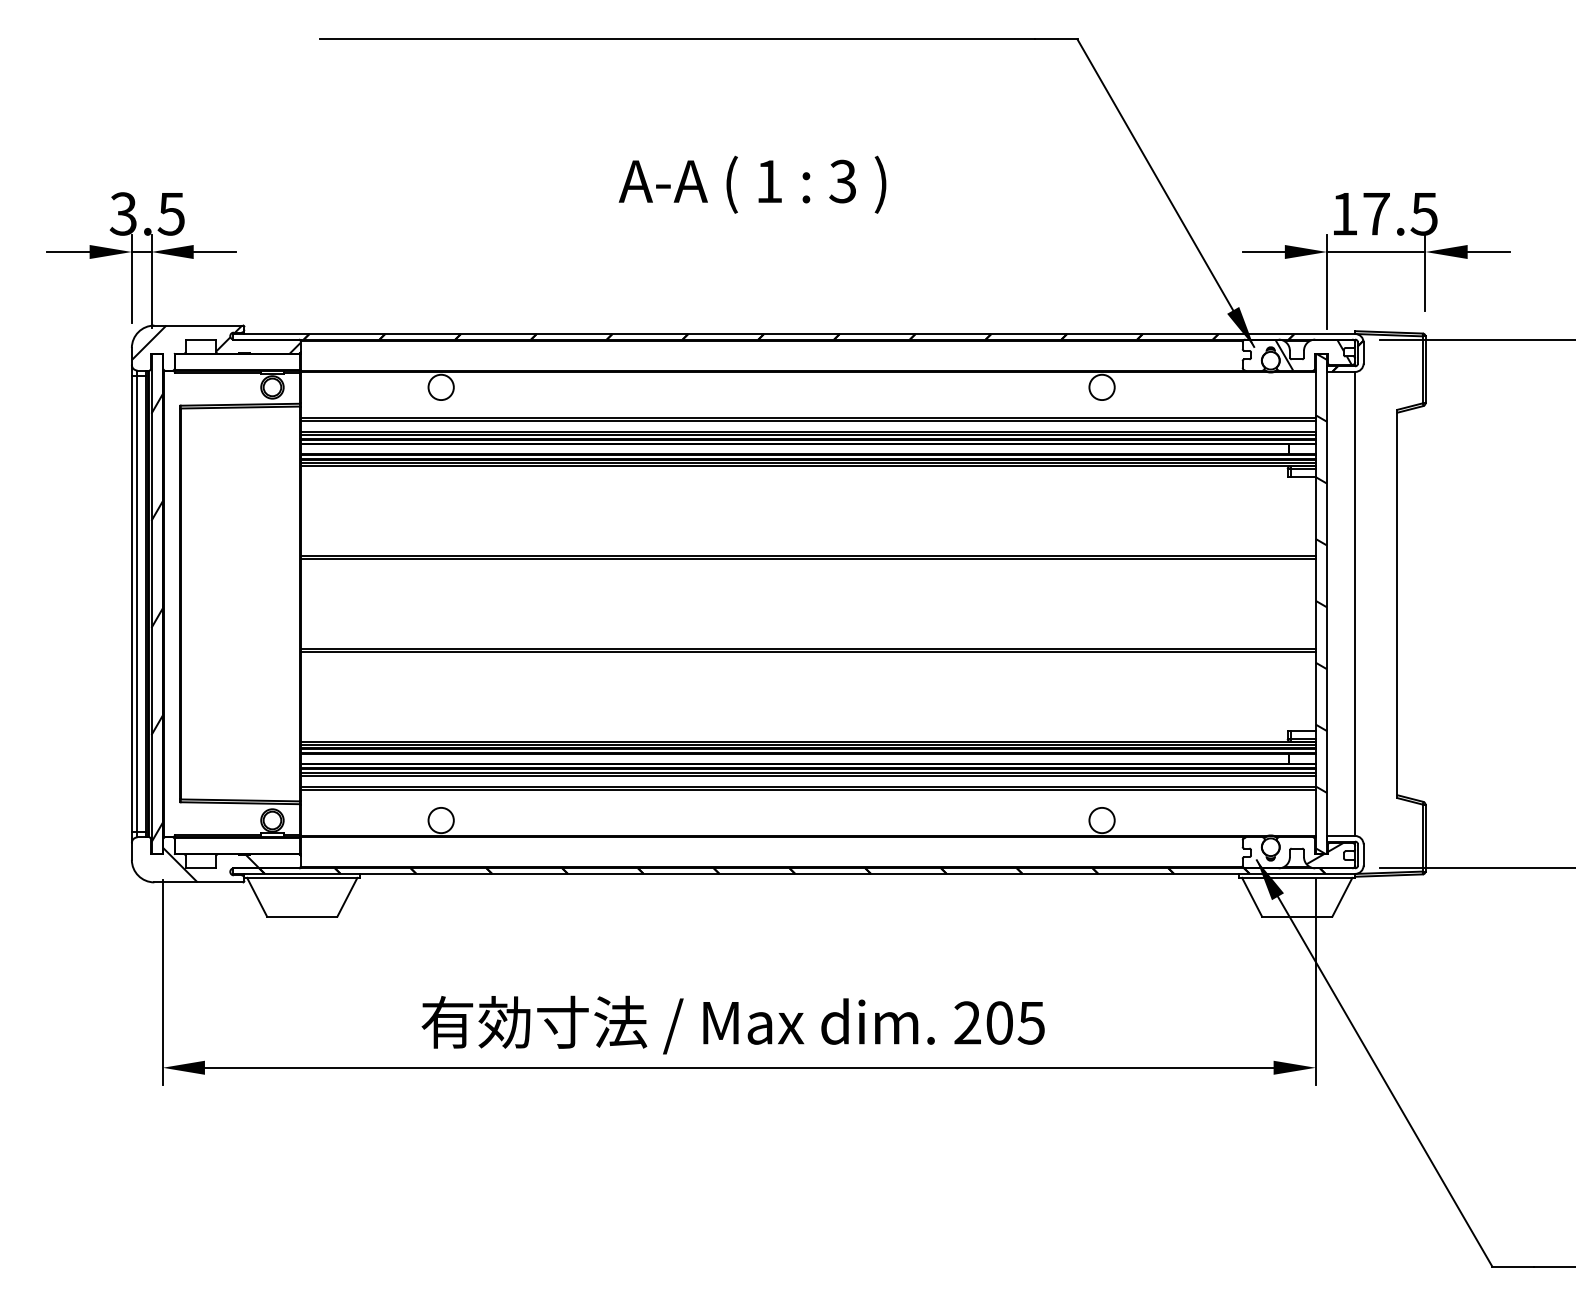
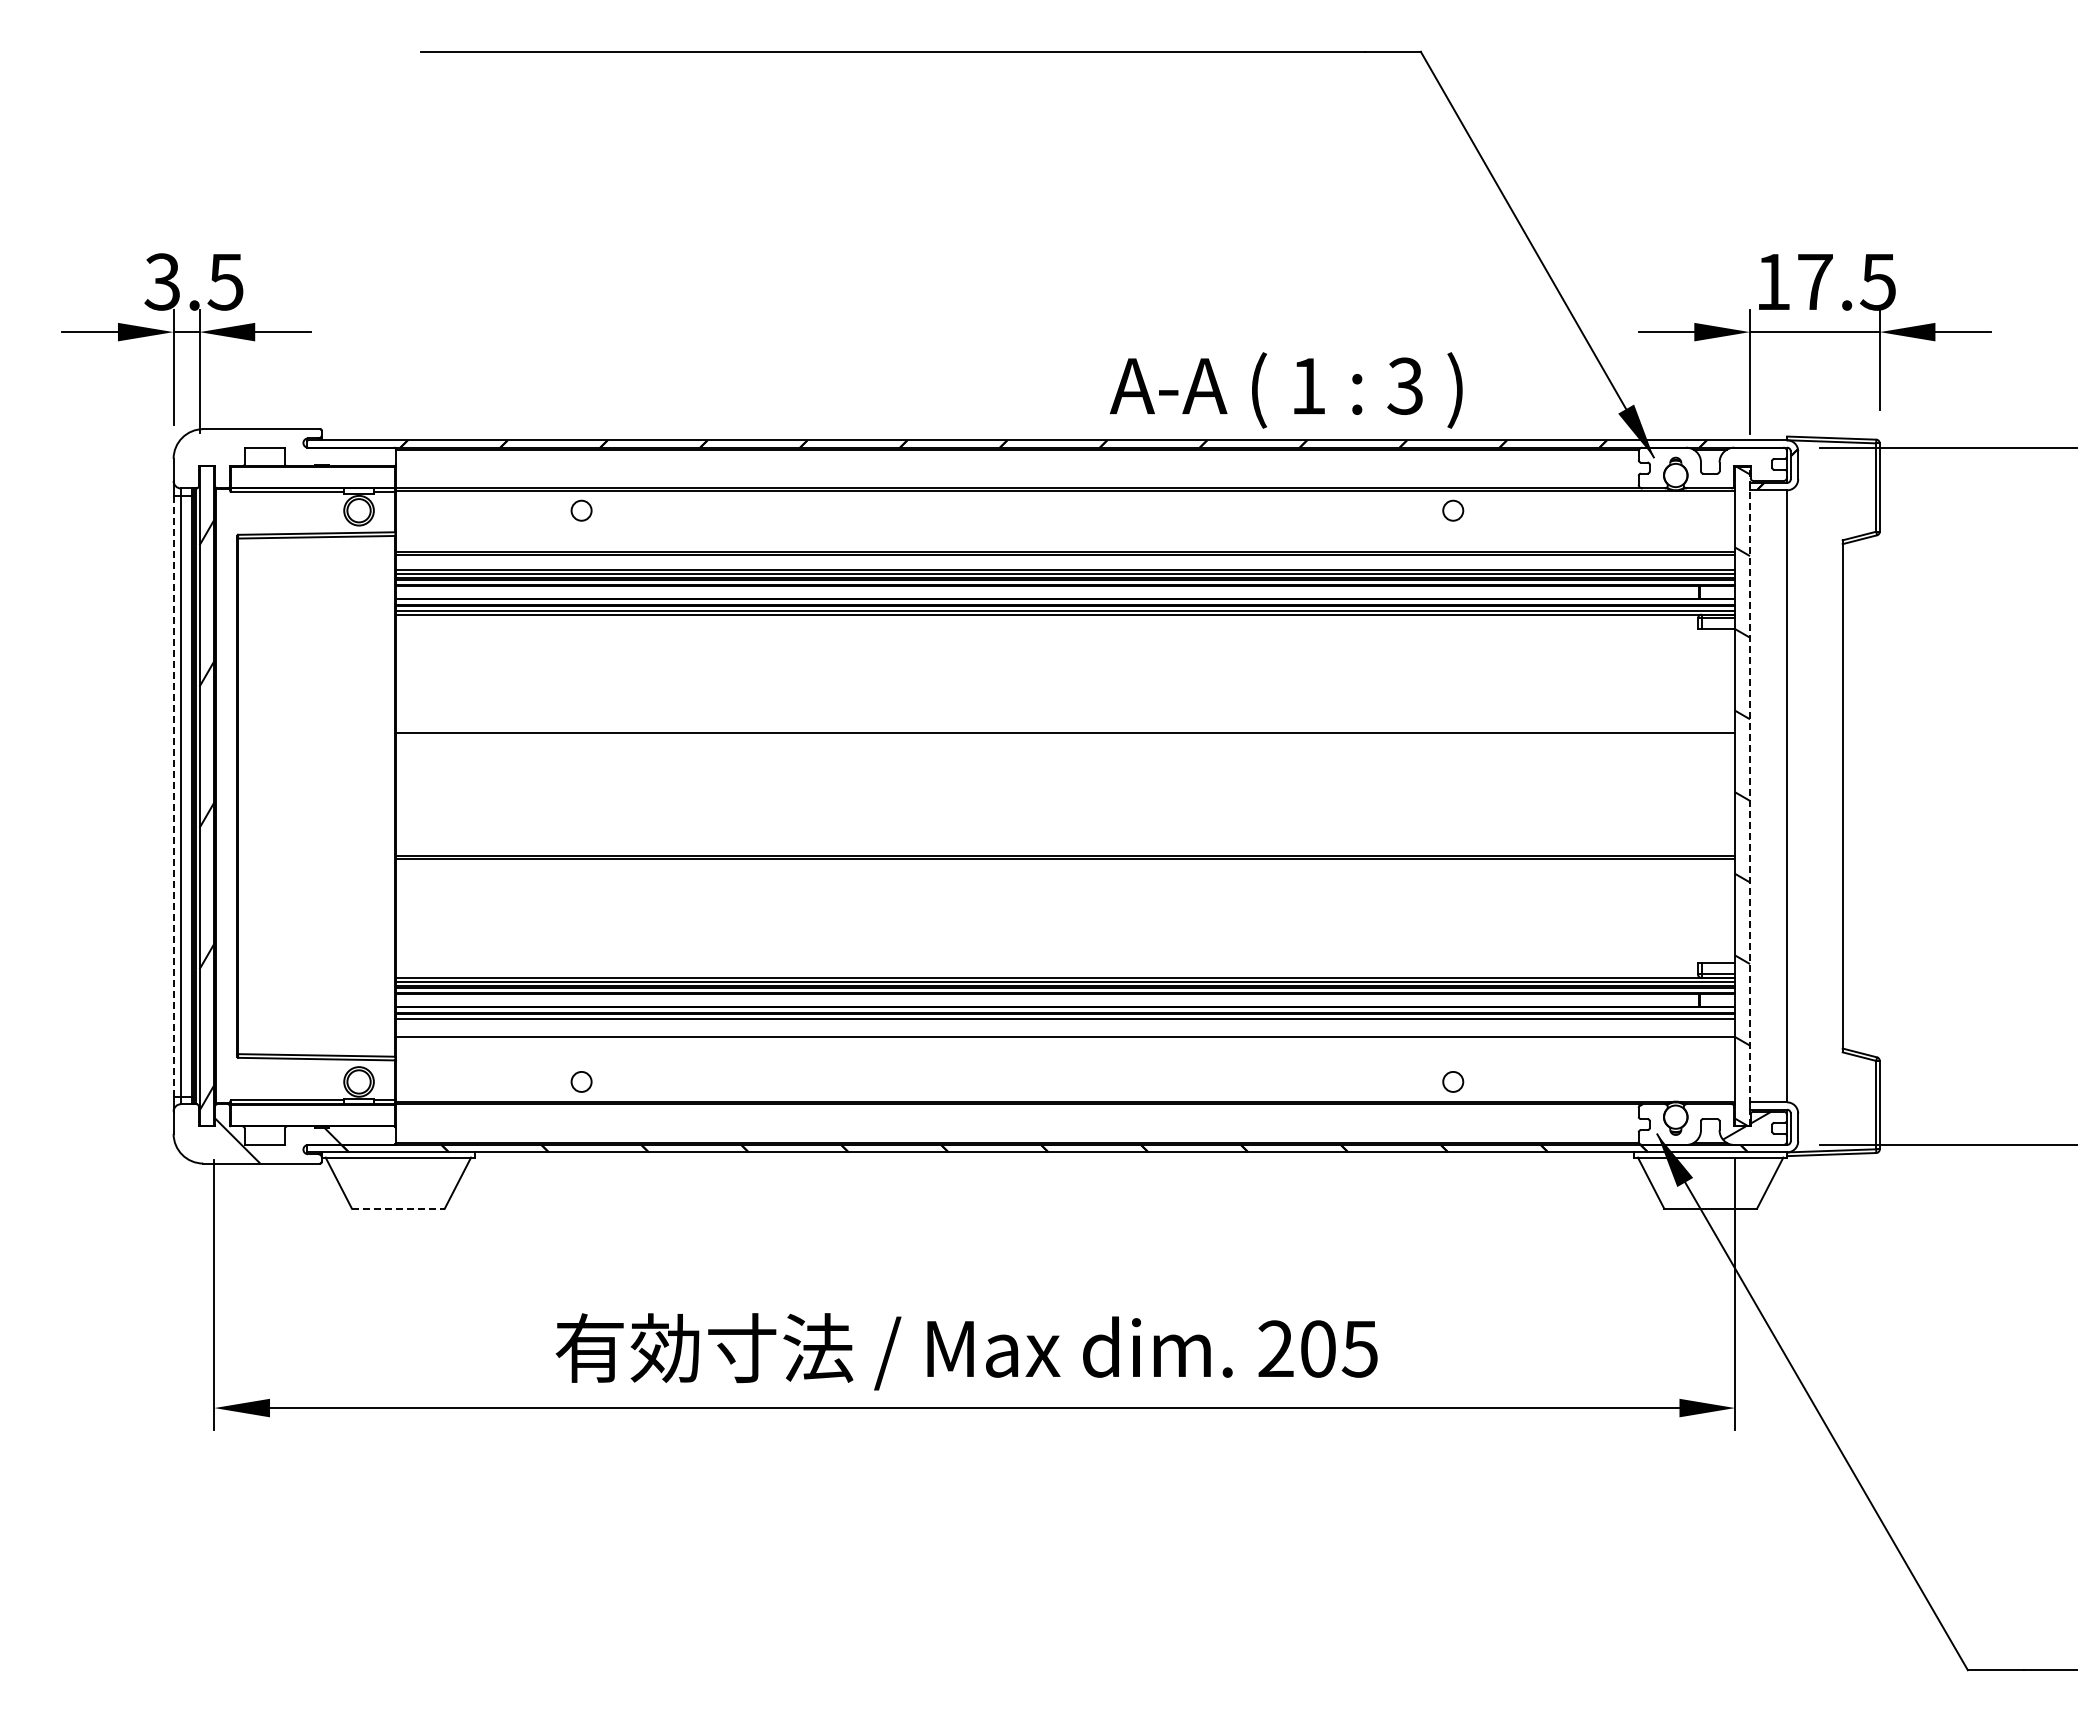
text: (751, 184) -> (1285, 390), moved
hatch: (215, 342) -> (284, 451), removed
hatch: (1313, 354) -> (1731, 467), removed
circle: (441, 387) -> (581, 510), size x0.6
circle: (1101, 387) -> (1452, 510), size x0.6
line: (808, 559) -> (1065, 737), removed
line: (1326, 603) -> (1749, 795), solid -> dashed
line: (131, 604) -> (173, 796), solid -> dashed
line: (808, 775) -> (1065, 1022), removed
line: (808, 789) -> (1065, 1041), removed
circle: (441, 820) -> (581, 1081), size x0.6
circle: (1101, 820) -> (1452, 1081), size x0.6
line: (302, 916) -> (398, 1208), solid -> dashed

